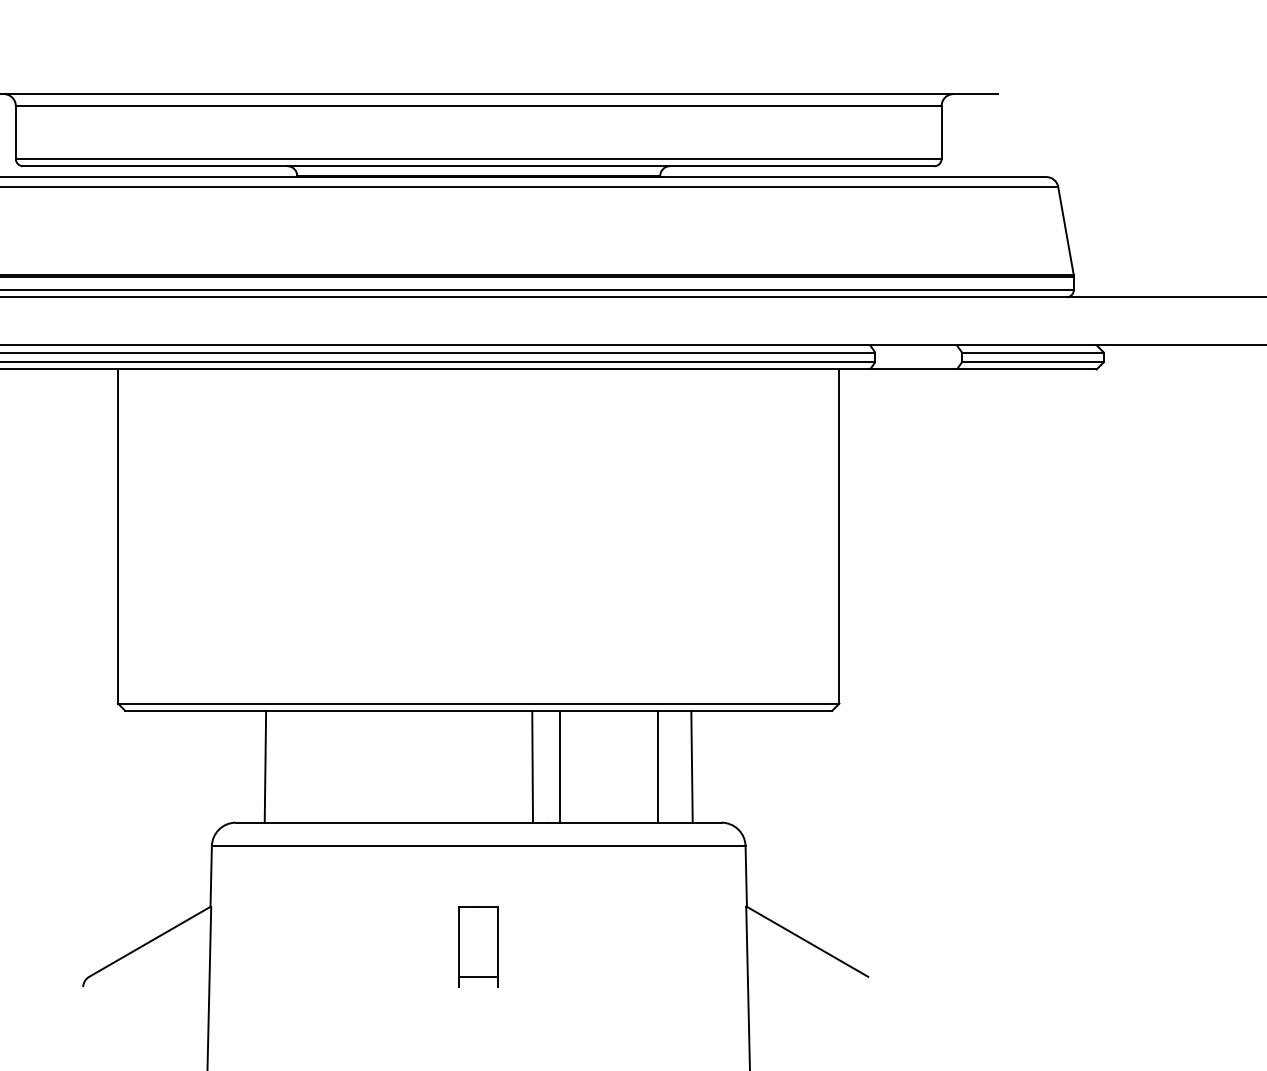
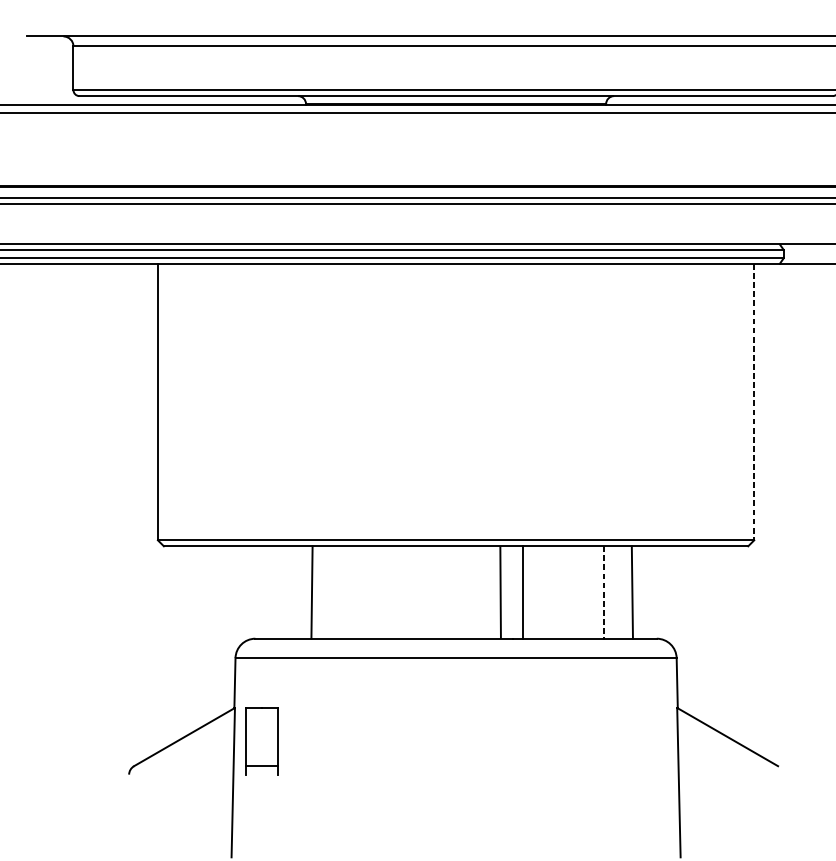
line: (839, 537) -> (754, 402), solid -> dashed
line: (265, 766) -> (312, 592), moved
line: (657, 766) -> (603, 592), solid -> dashed
part: (478, 946) -> (261, 741), moved

